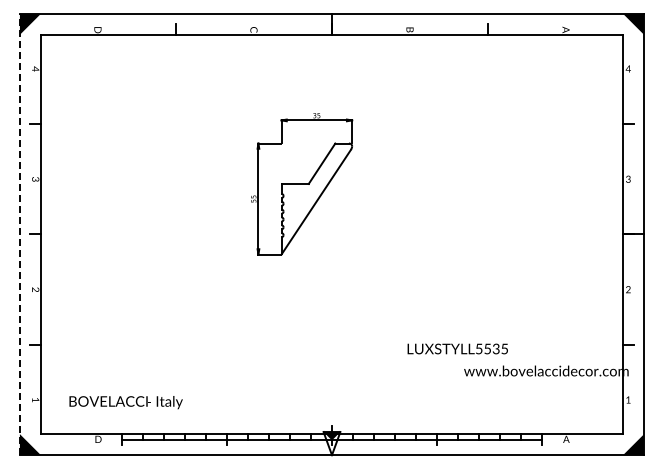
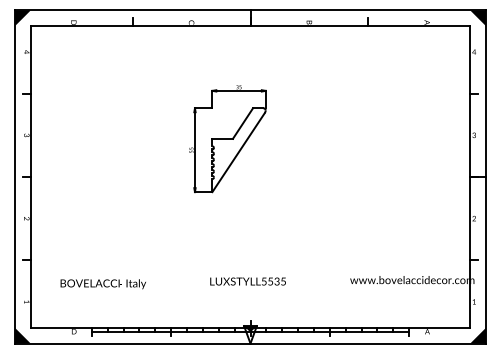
line: (19, 234) -> (14, 177), dashed -> solid
text: (457, 348) -> (247, 281), moved
text: (125, 402) -> (102, 284), moved

